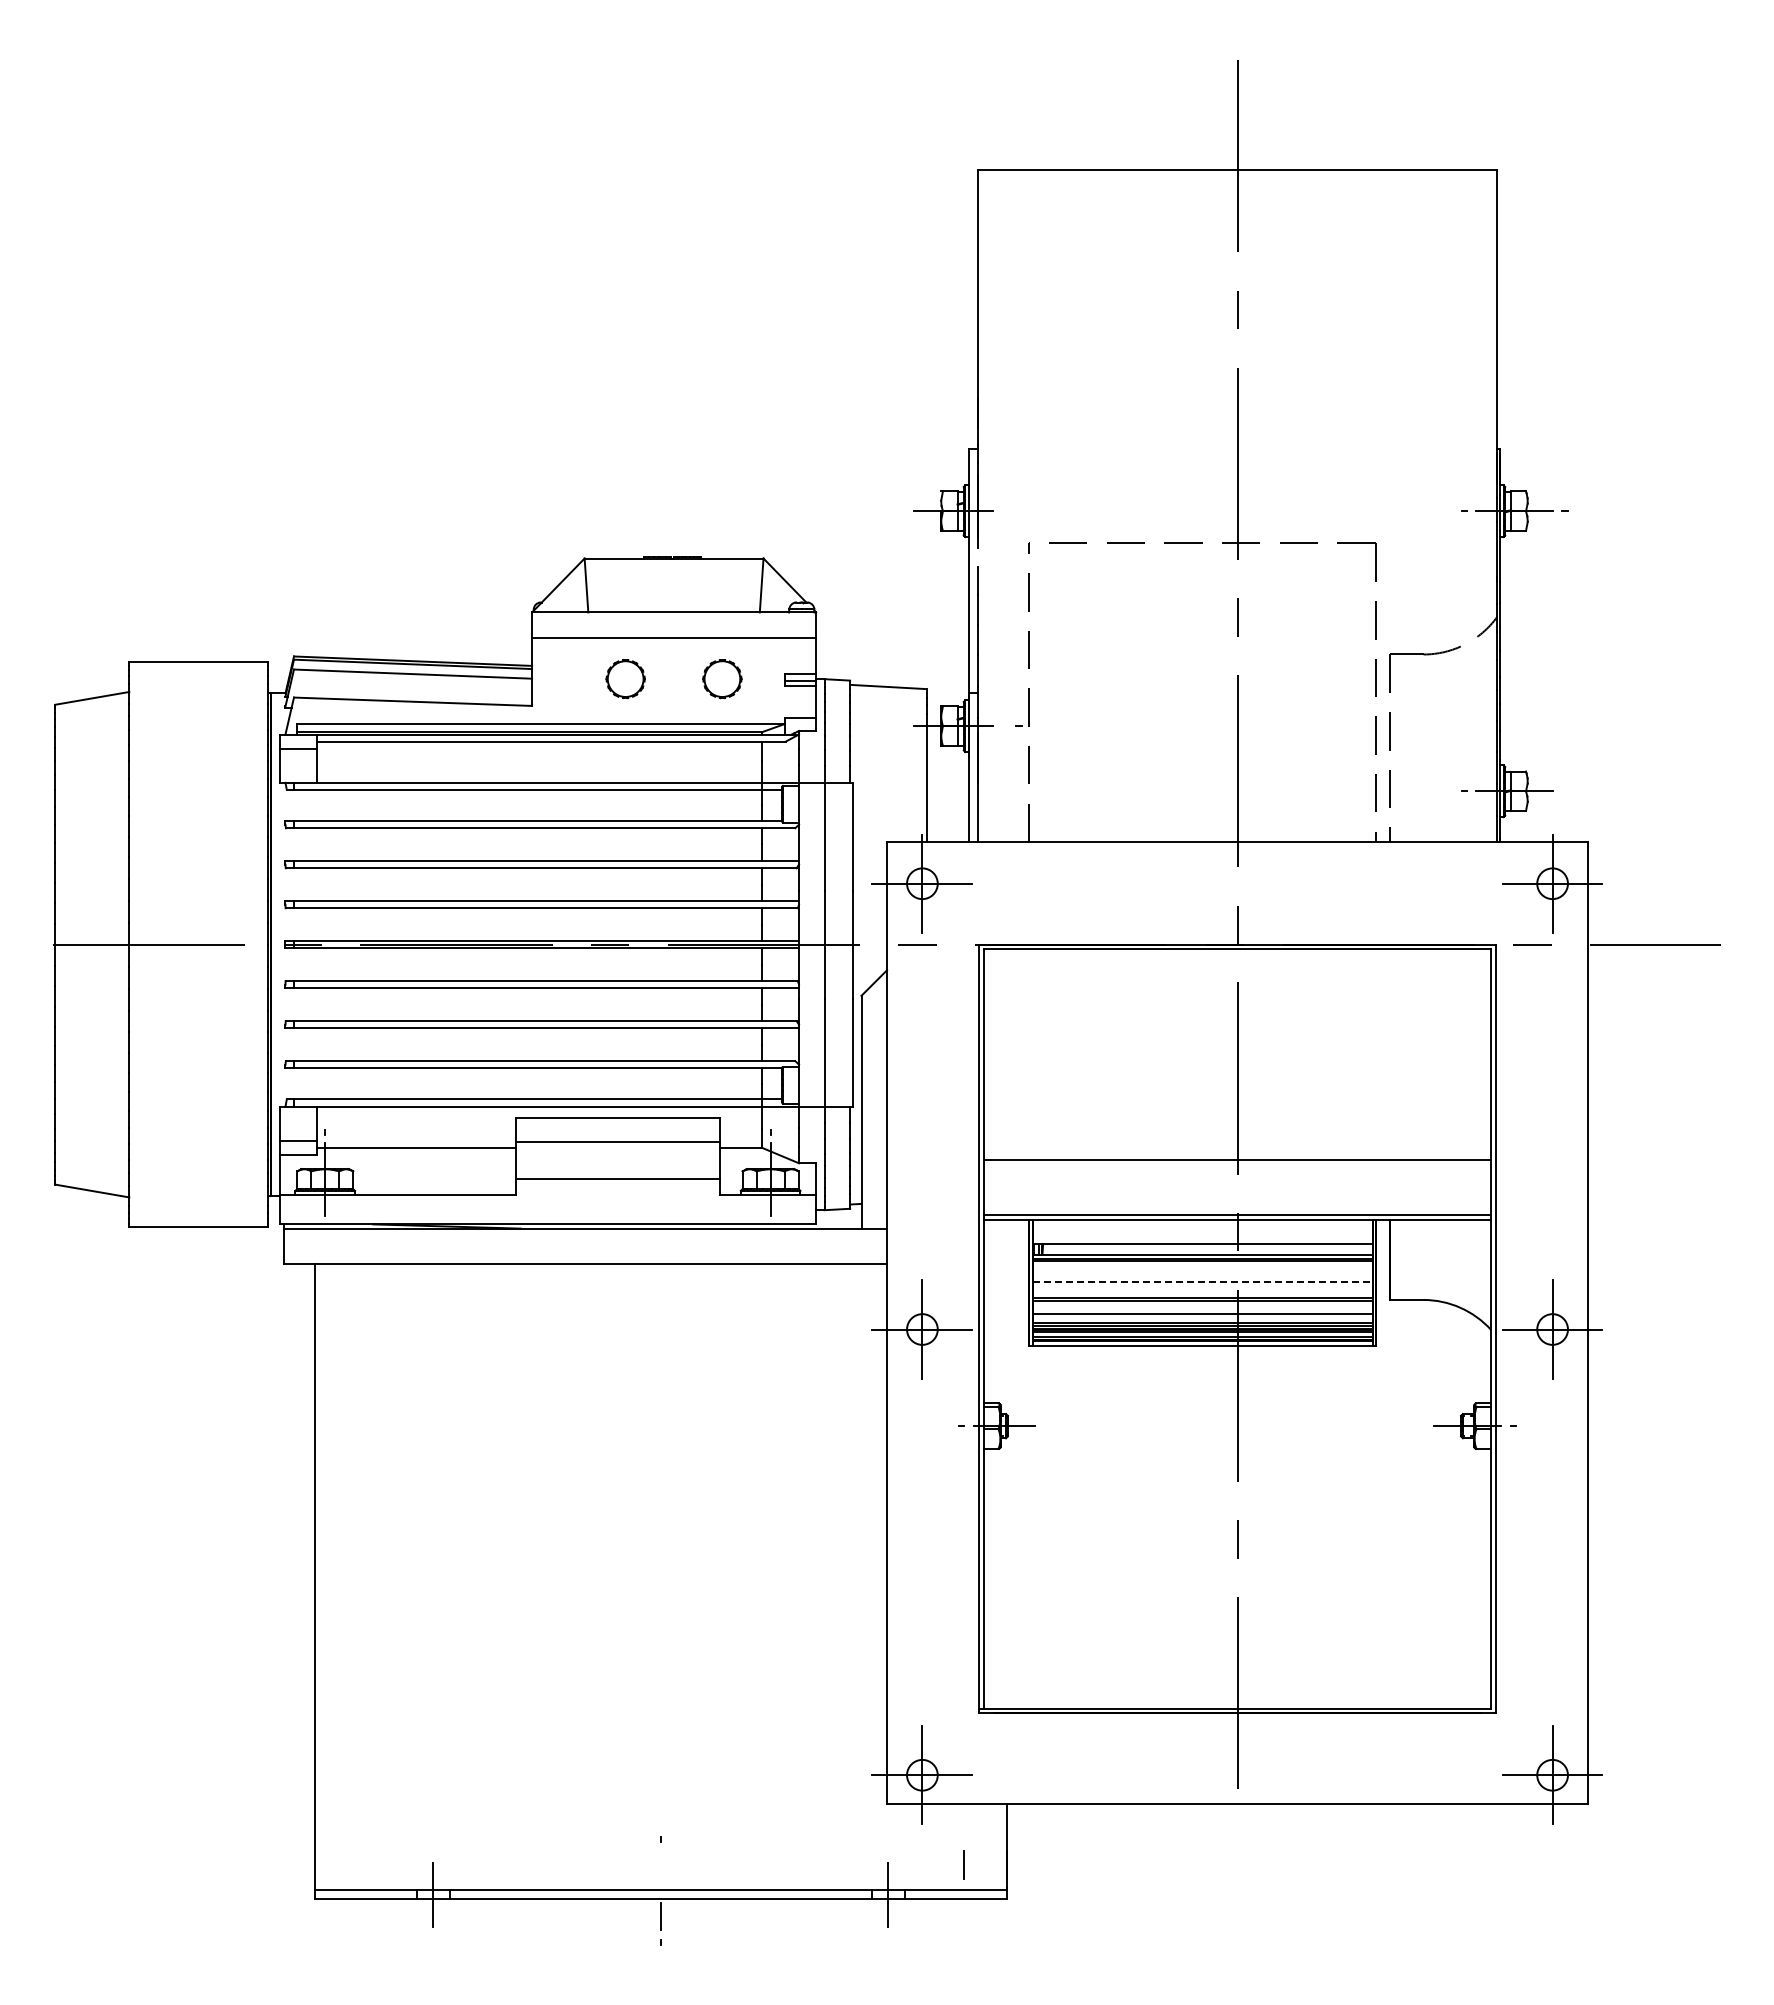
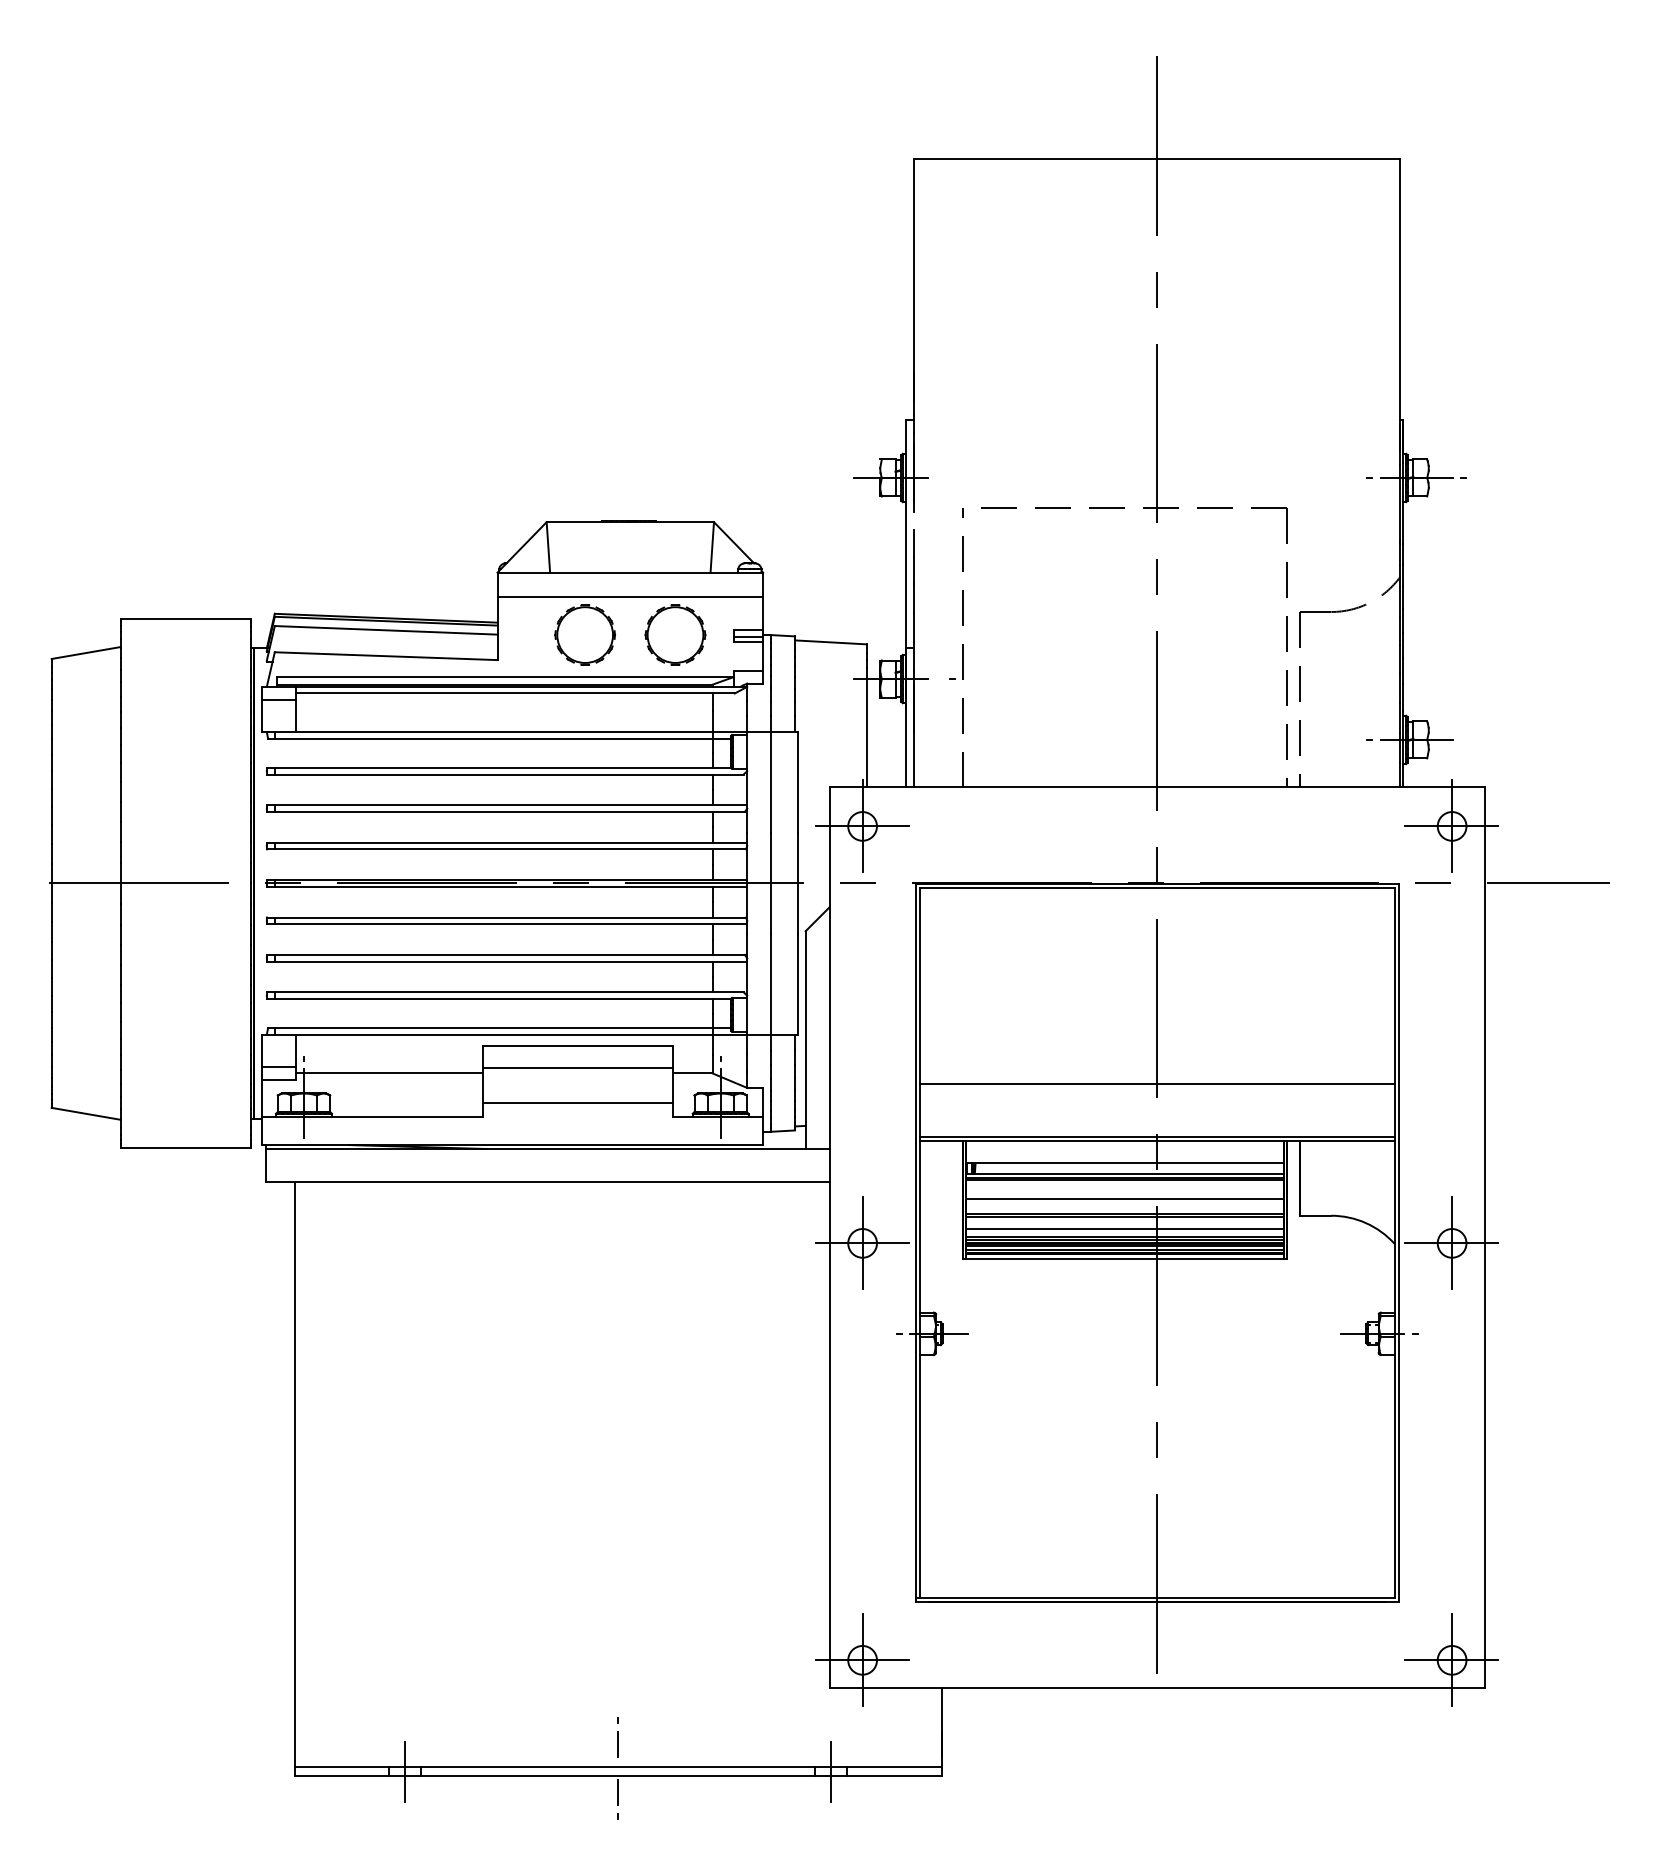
part: (625, 678) -> (584, 634), size x1.67
part: (722, 678) -> (675, 634), size x1.67
line: (1203, 1281) -> (1125, 1198), dashed -> solid
line: (963, 1864) -> (617, 1743), moved

